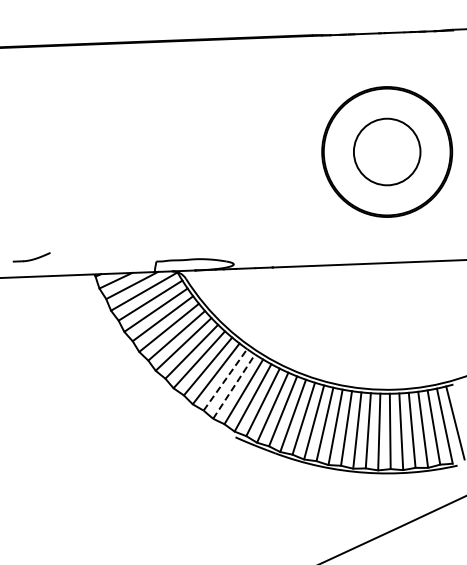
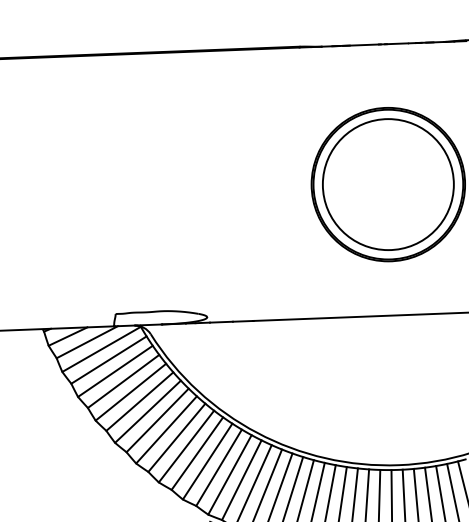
circle: (386, 151) -> (387, 183), size x1.67
line: (225, 379) -> (197, 453), dashed -> solid
line: (234, 386) -> (208, 461), dashed -> solid

